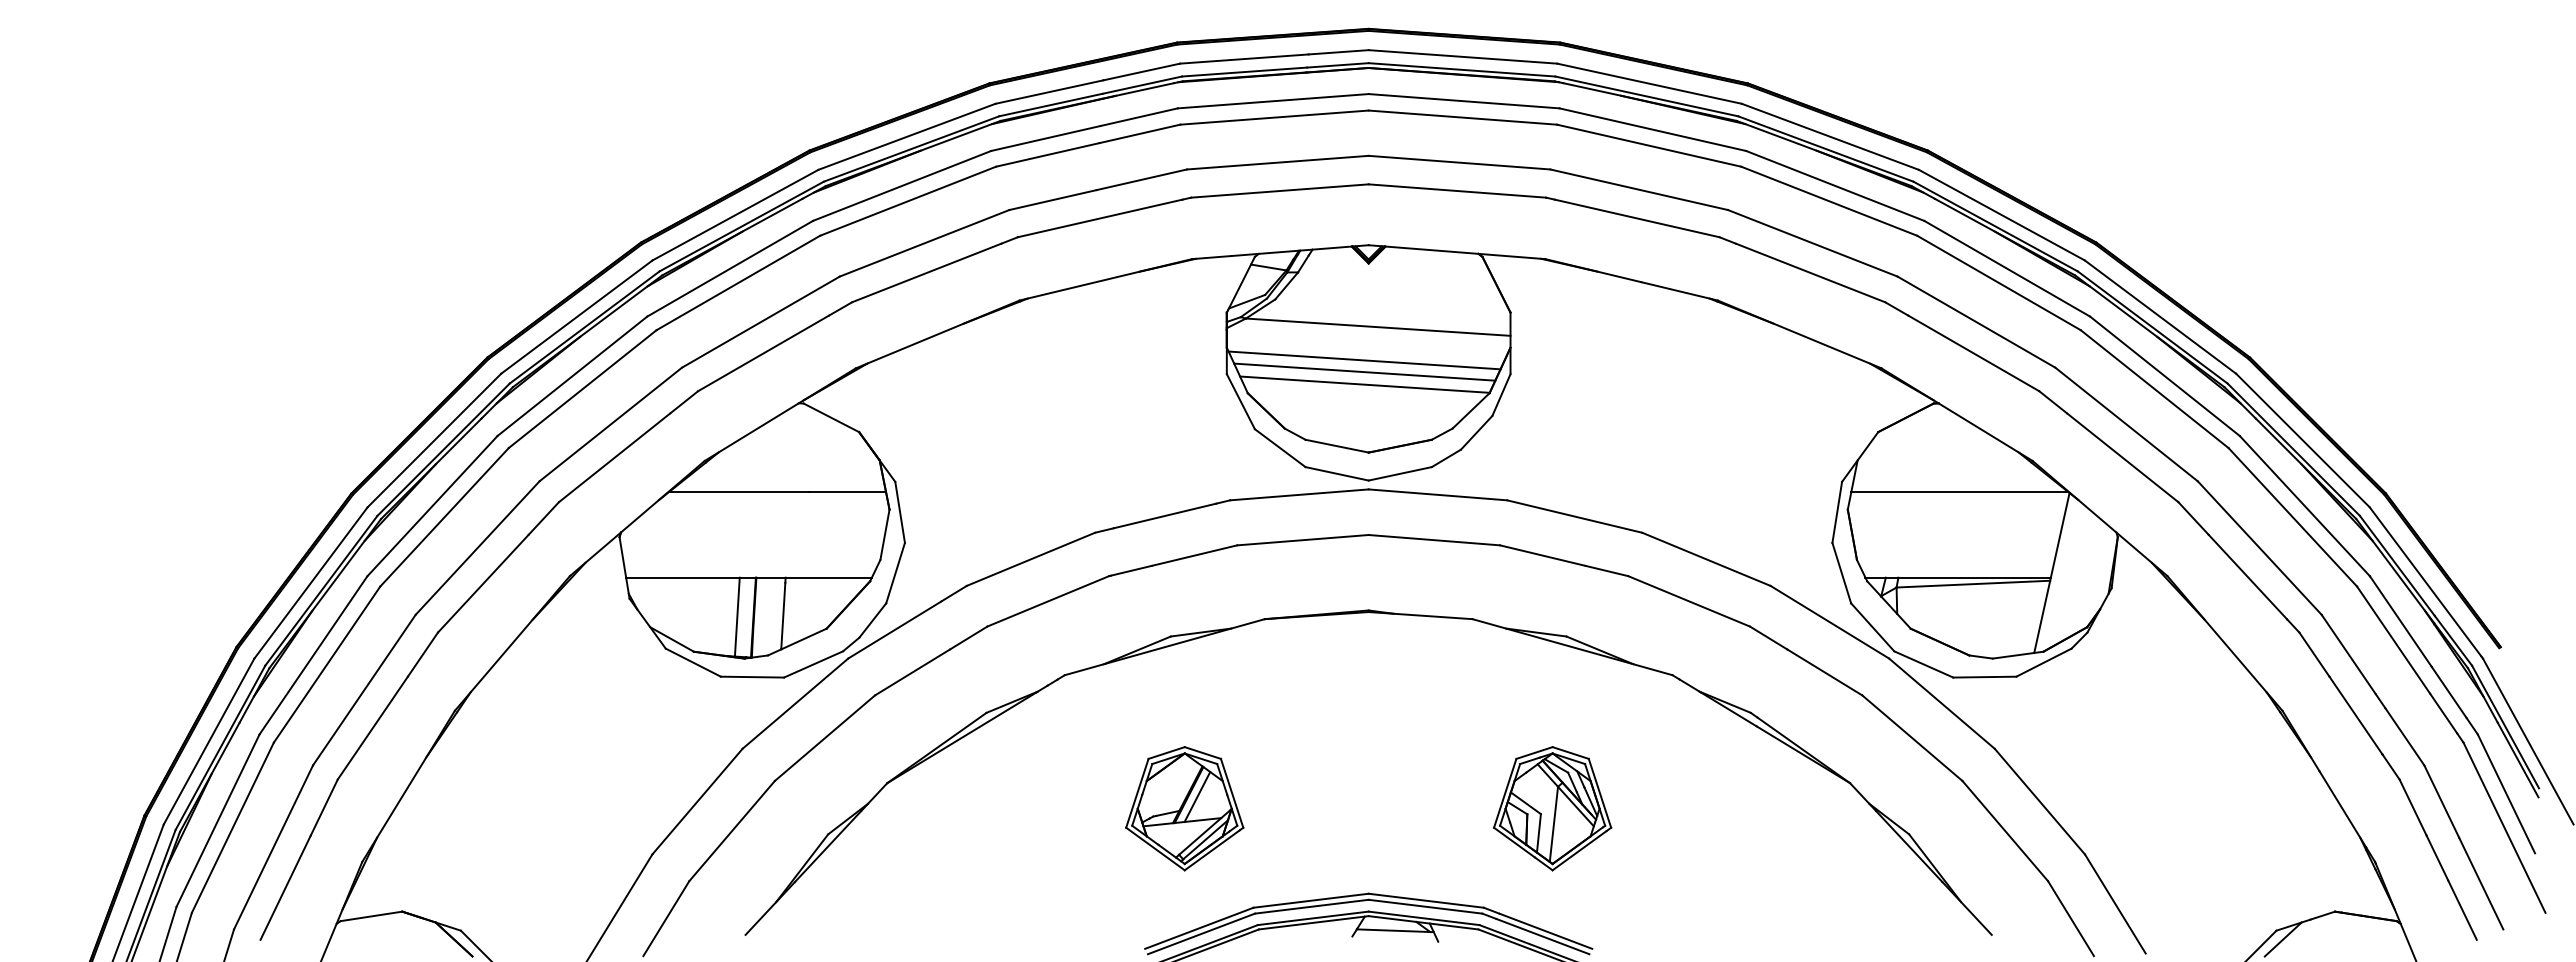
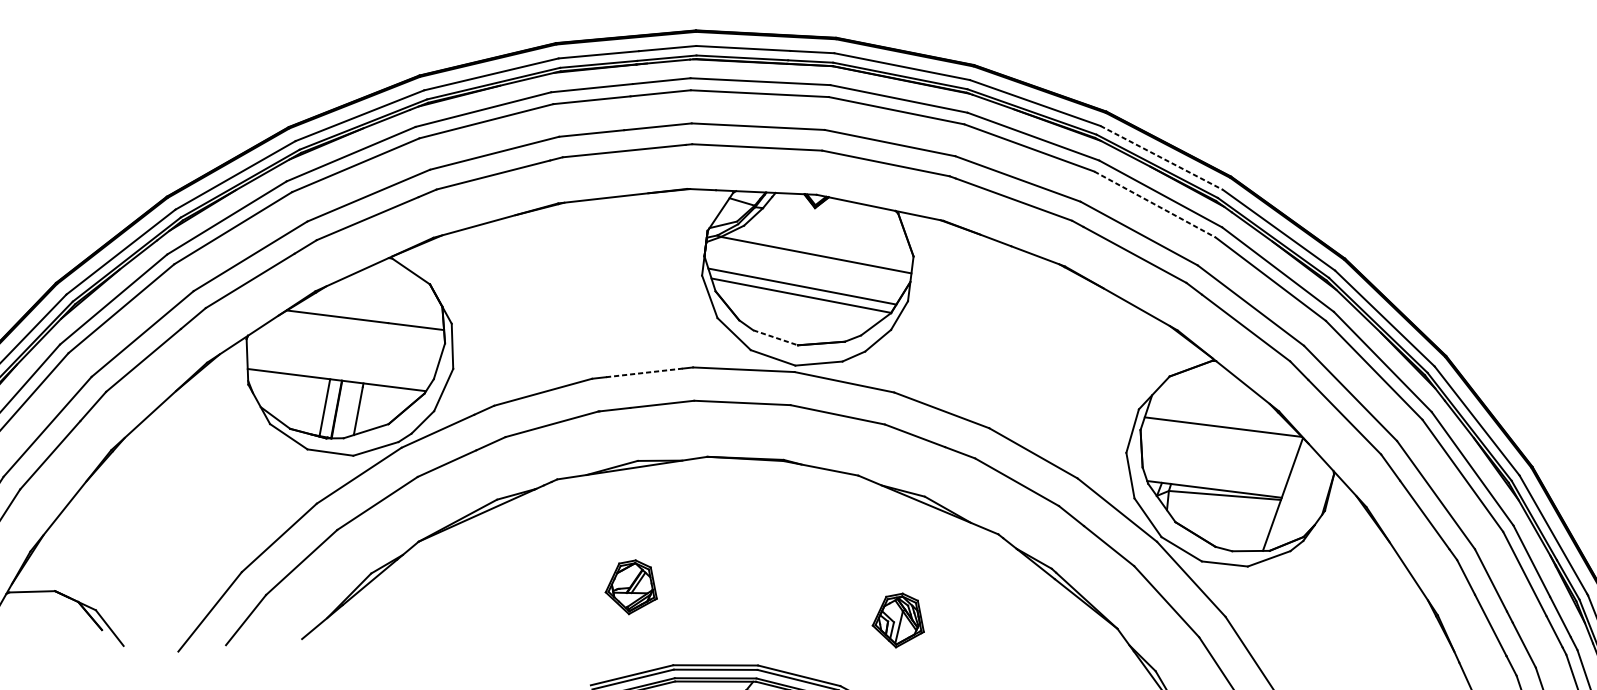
line: (1830, 137) -> (1161, 158), solid -> dashed
line: (1829, 201) -> (1155, 204), solid -> dashed
line: (1364, 360) -> (803, 278), removed
line: (1337, 446) -> (775, 338), solid -> dashed
line: (1164, 515) -> (644, 372), solid -> dashed
part: (1184, 808) -> (632, 586), size x0.6
part: (1552, 808) -> (899, 620), size x0.6

